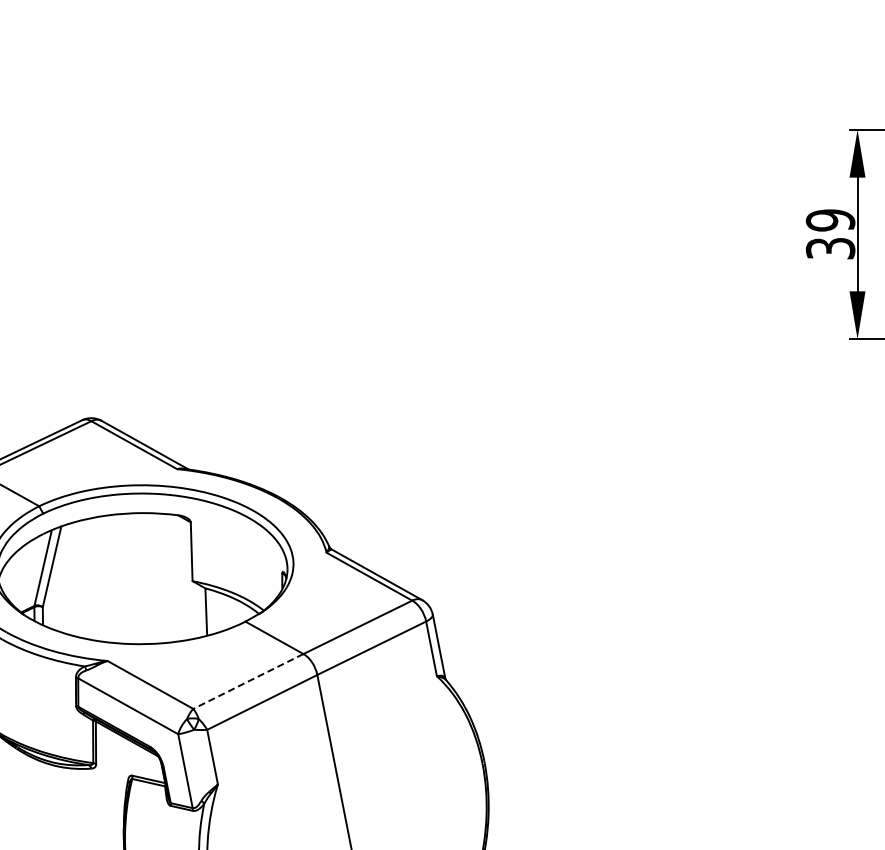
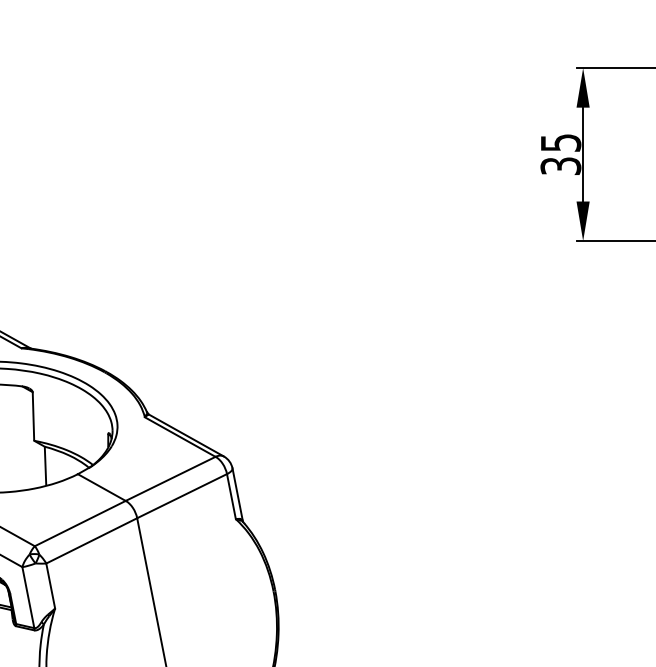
text: (830, 220) -> (560, 143), 39 -> 35
line: (248, 681) -> (80, 523), dashed -> solid

